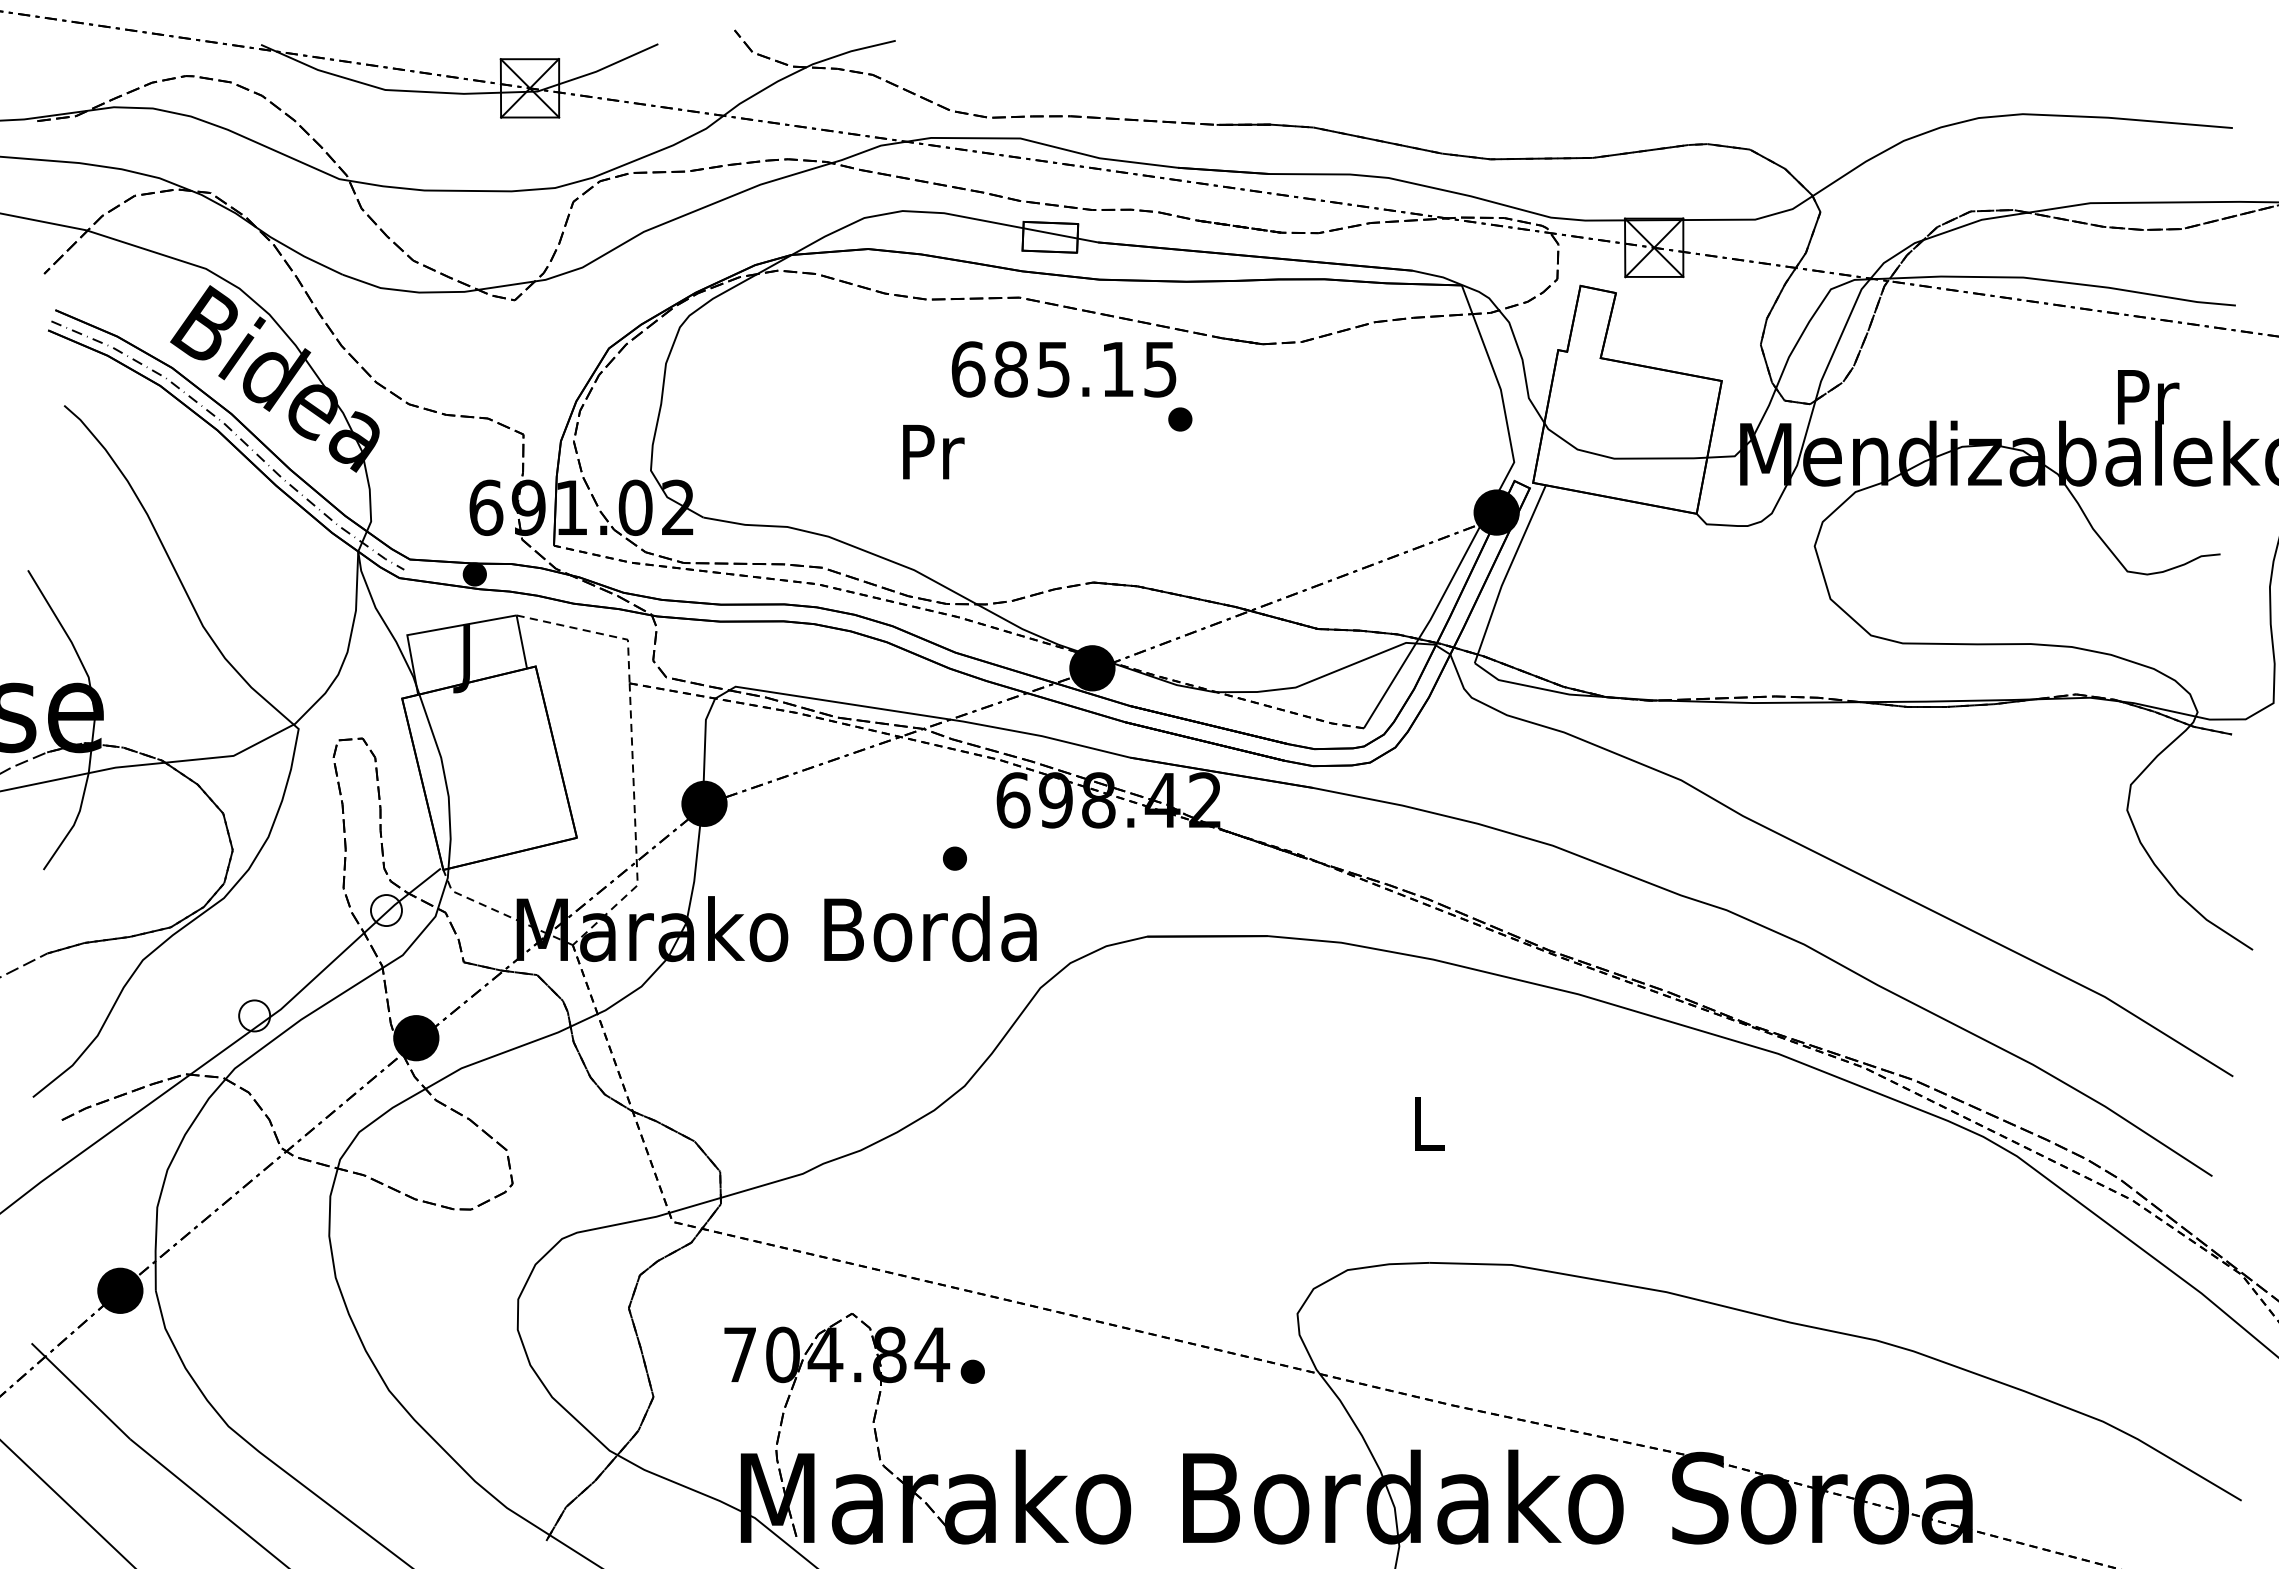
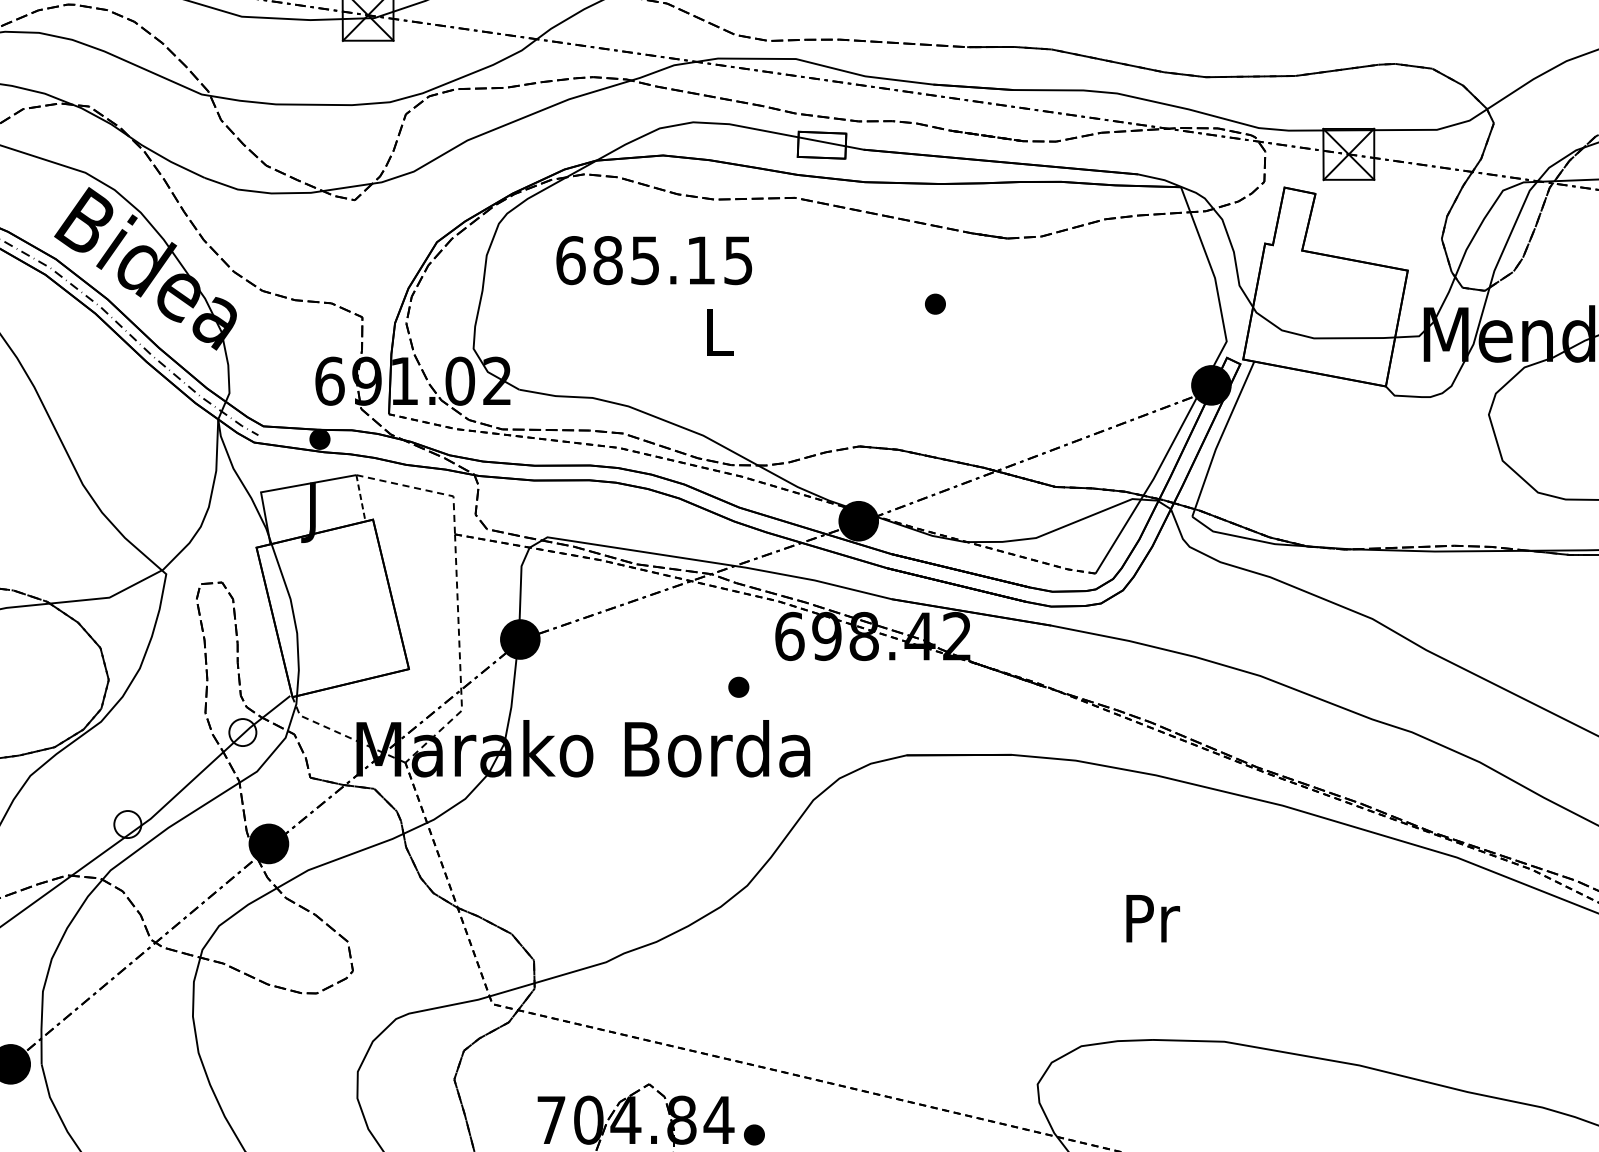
text: (1063, 369) -> (653, 260), moved
text: (933, 451) -> (720, 332), Pr -> L
line: (521, 642) -> (360, 498), solid -> dashed
text: (1429, 1123) -> (1152, 918), L -> Pr

